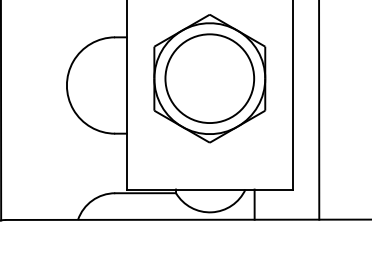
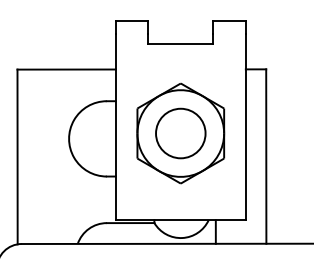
circle: (209, 78) -> (180, 133), size x0.71

